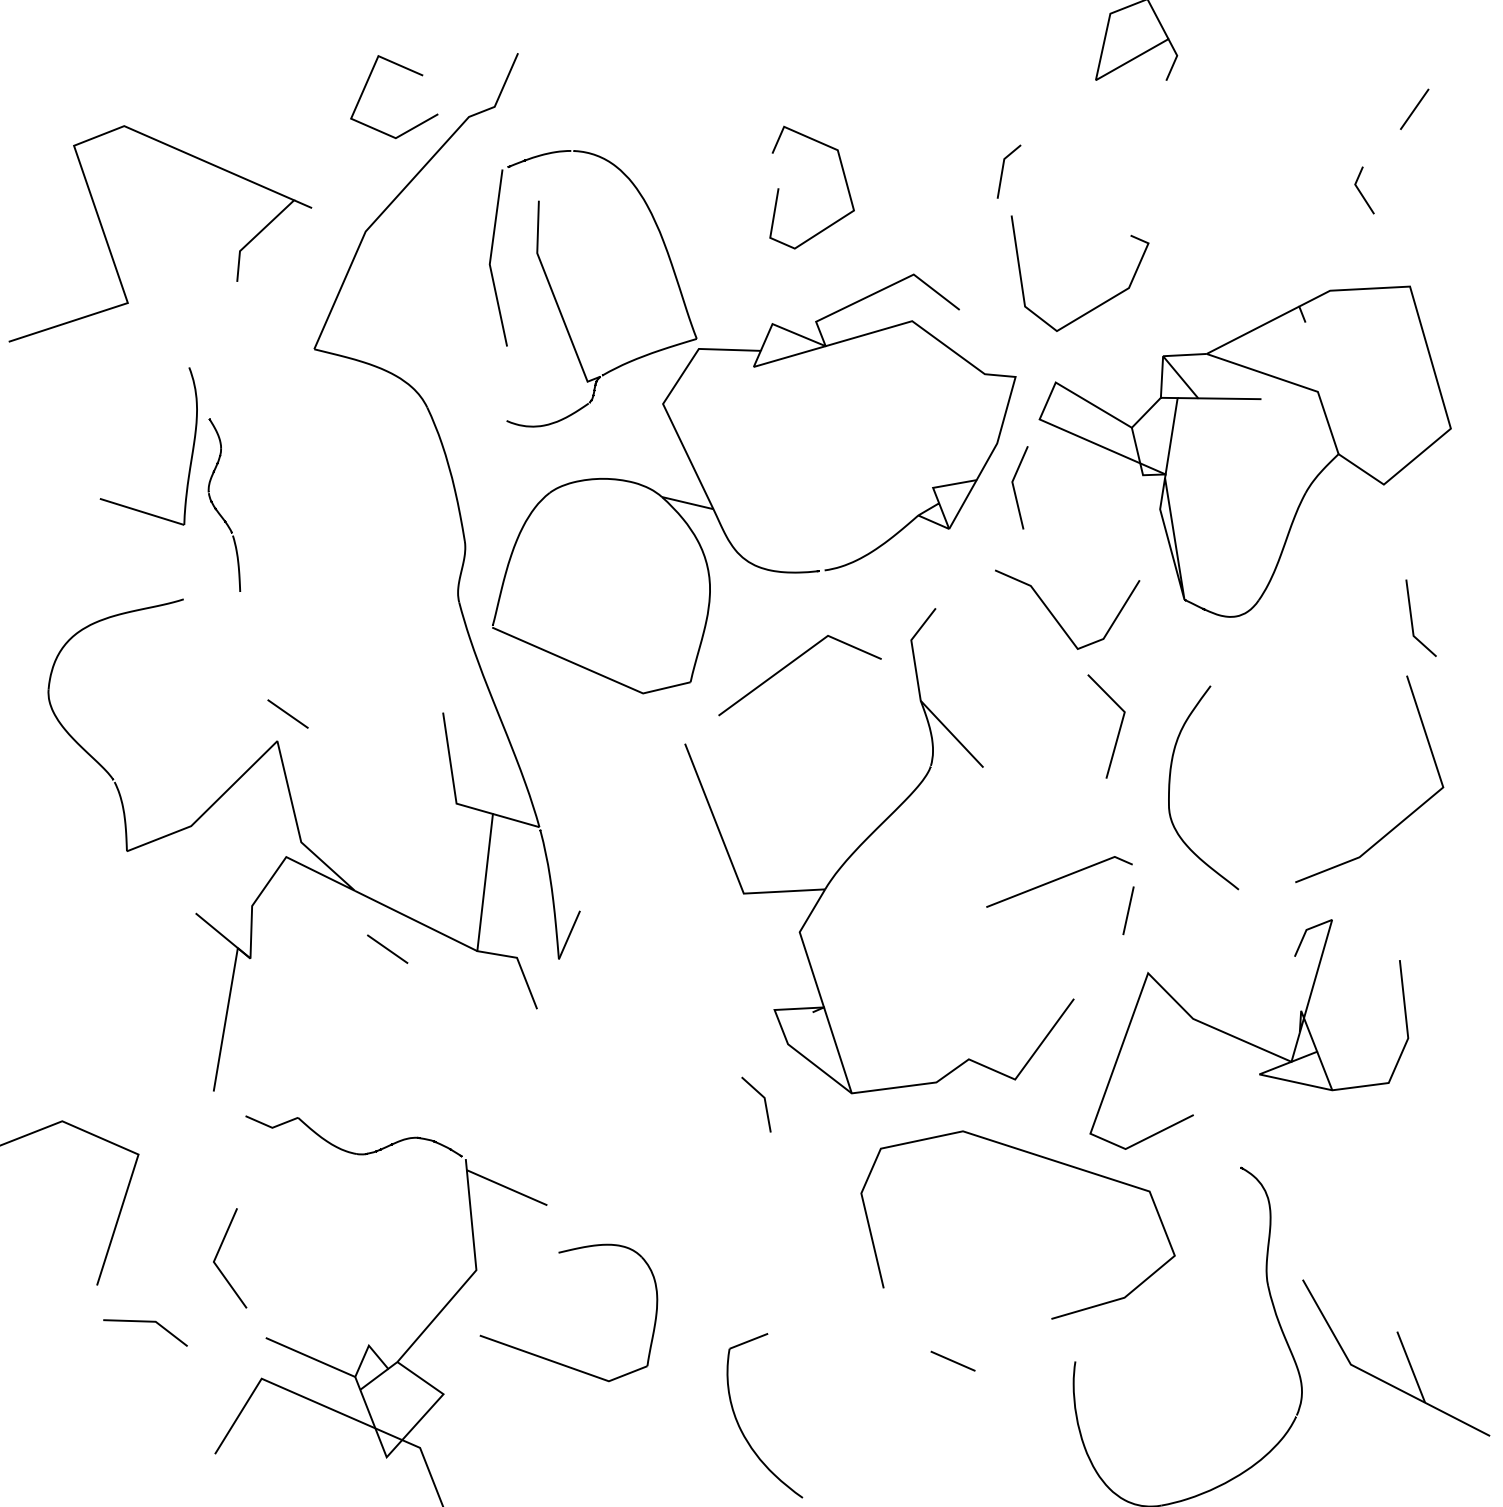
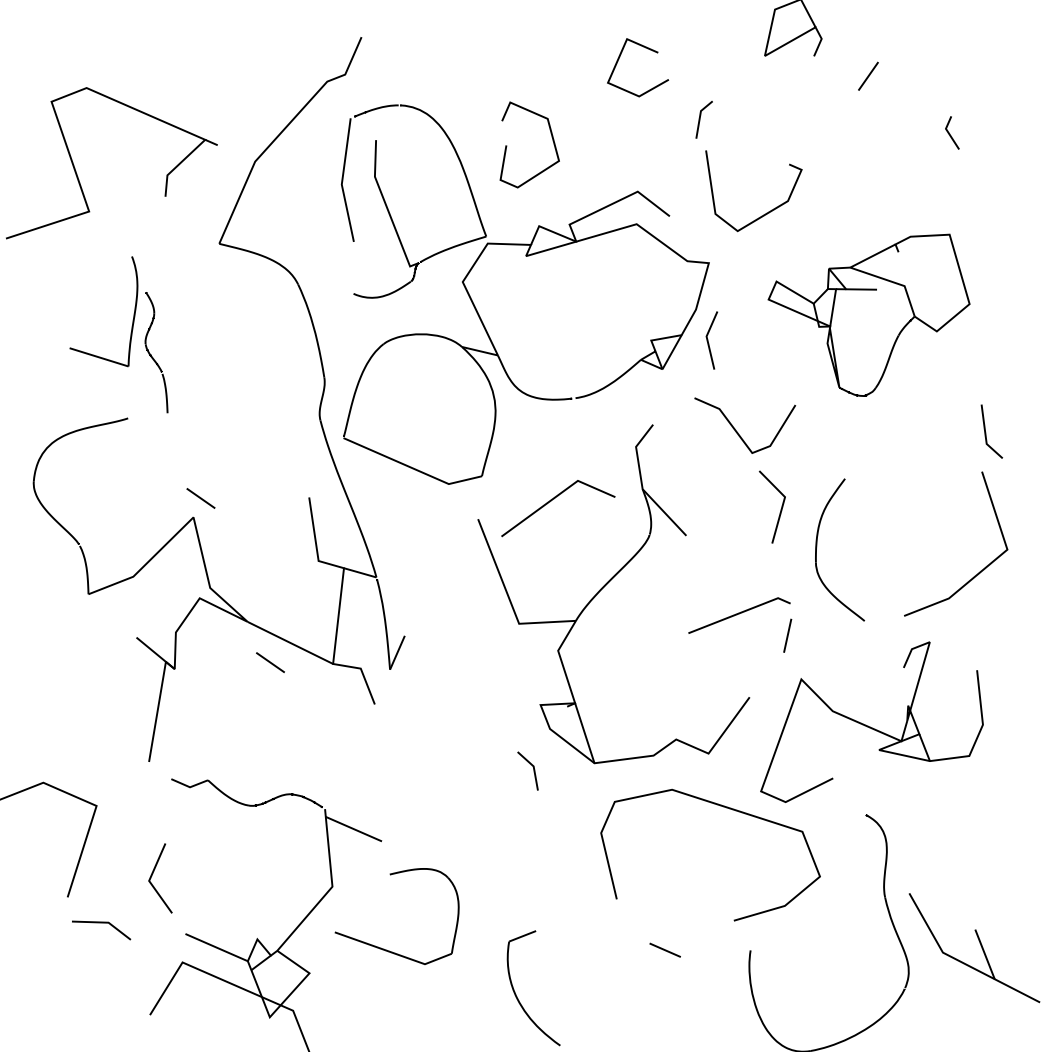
line: (407, 70) -> (647, 49), moved
line: (1414, 108) -> (868, 75), moved
curve: (780, 188) -> (507, 145), moved
part: (1244, 451) -> (868, 315), size x0.7
line: (794, 662) -> (554, 499), moved

